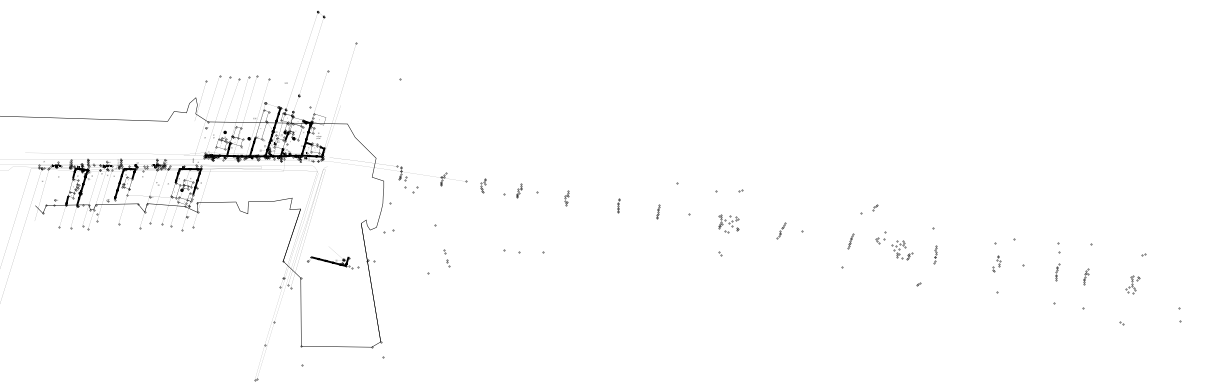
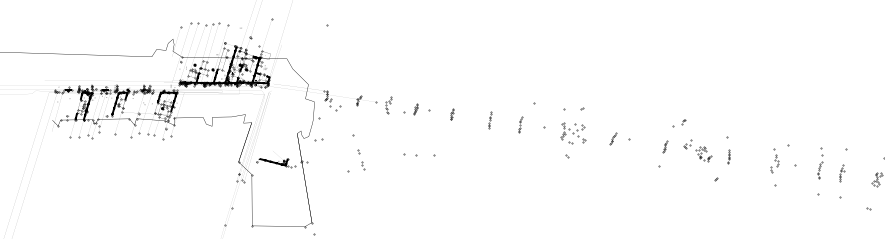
part: (483, 185) -> (389, 105), size x1.6
part: (618, 205) -> (490, 120), size x1.6
part: (658, 211) -> (520, 124), size x1.6
part: (728, 223) -> (573, 133), size x1.6
part: (446, 258) -> (361, 159), size x1.6
part: (996, 263) -> (774, 163), size x1.4
part: (1057, 272) -> (820, 170), size x1.4
part: (1086, 276) -> (842, 173), size x1.4

